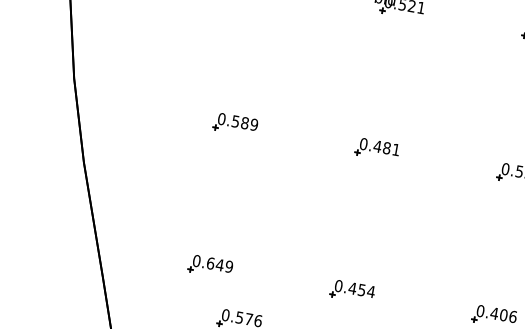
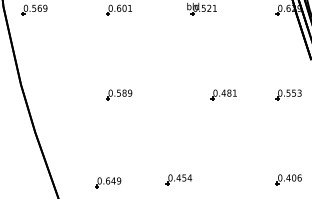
part: (376, 148) -> (223, 94), moved
part: (211, 266) -> (108, 182), moved
part: (351, 290) -> (178, 179), moved

